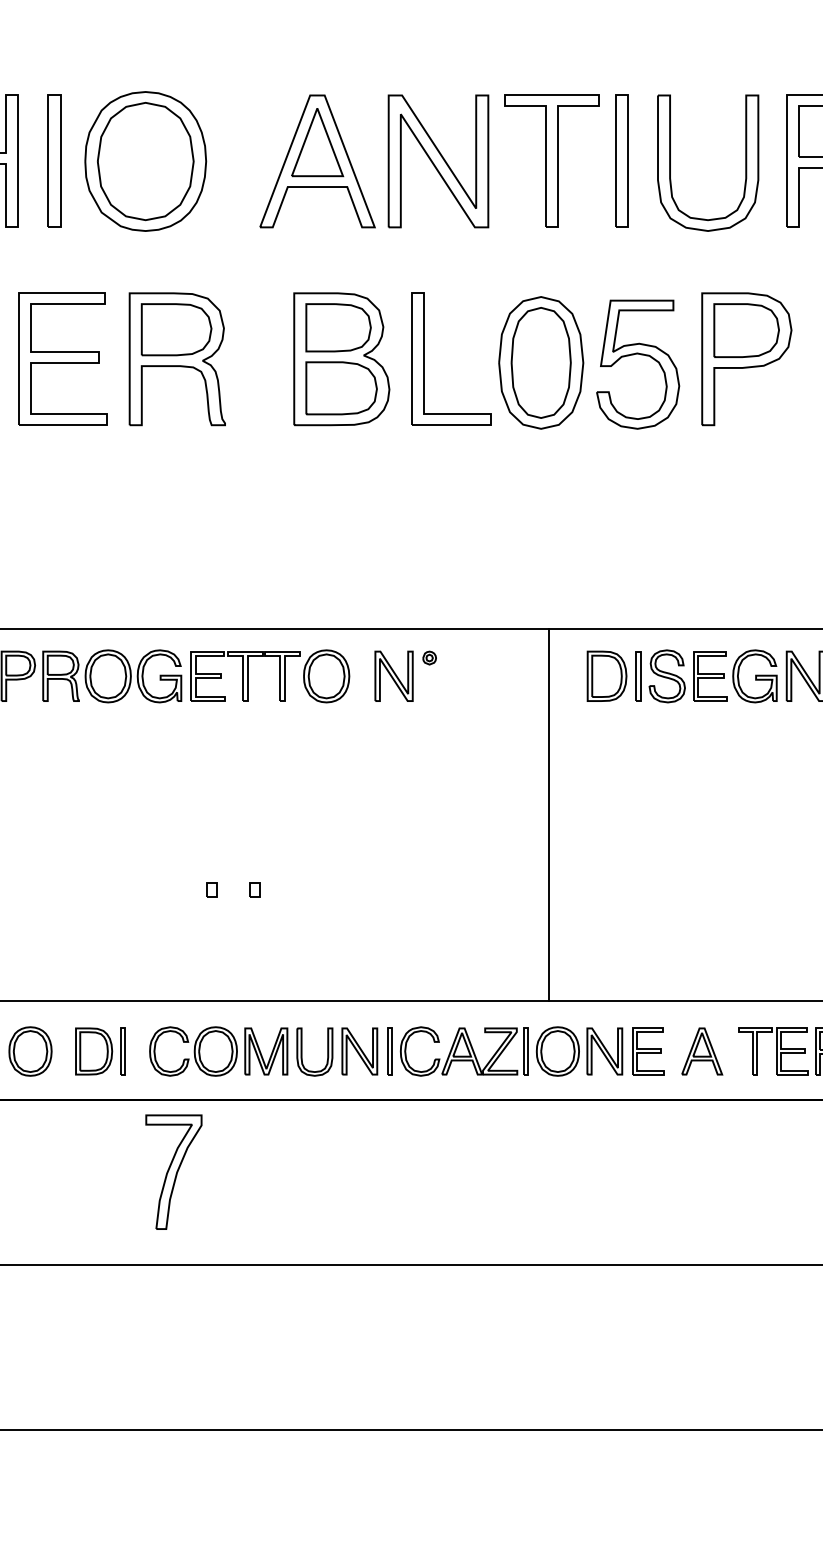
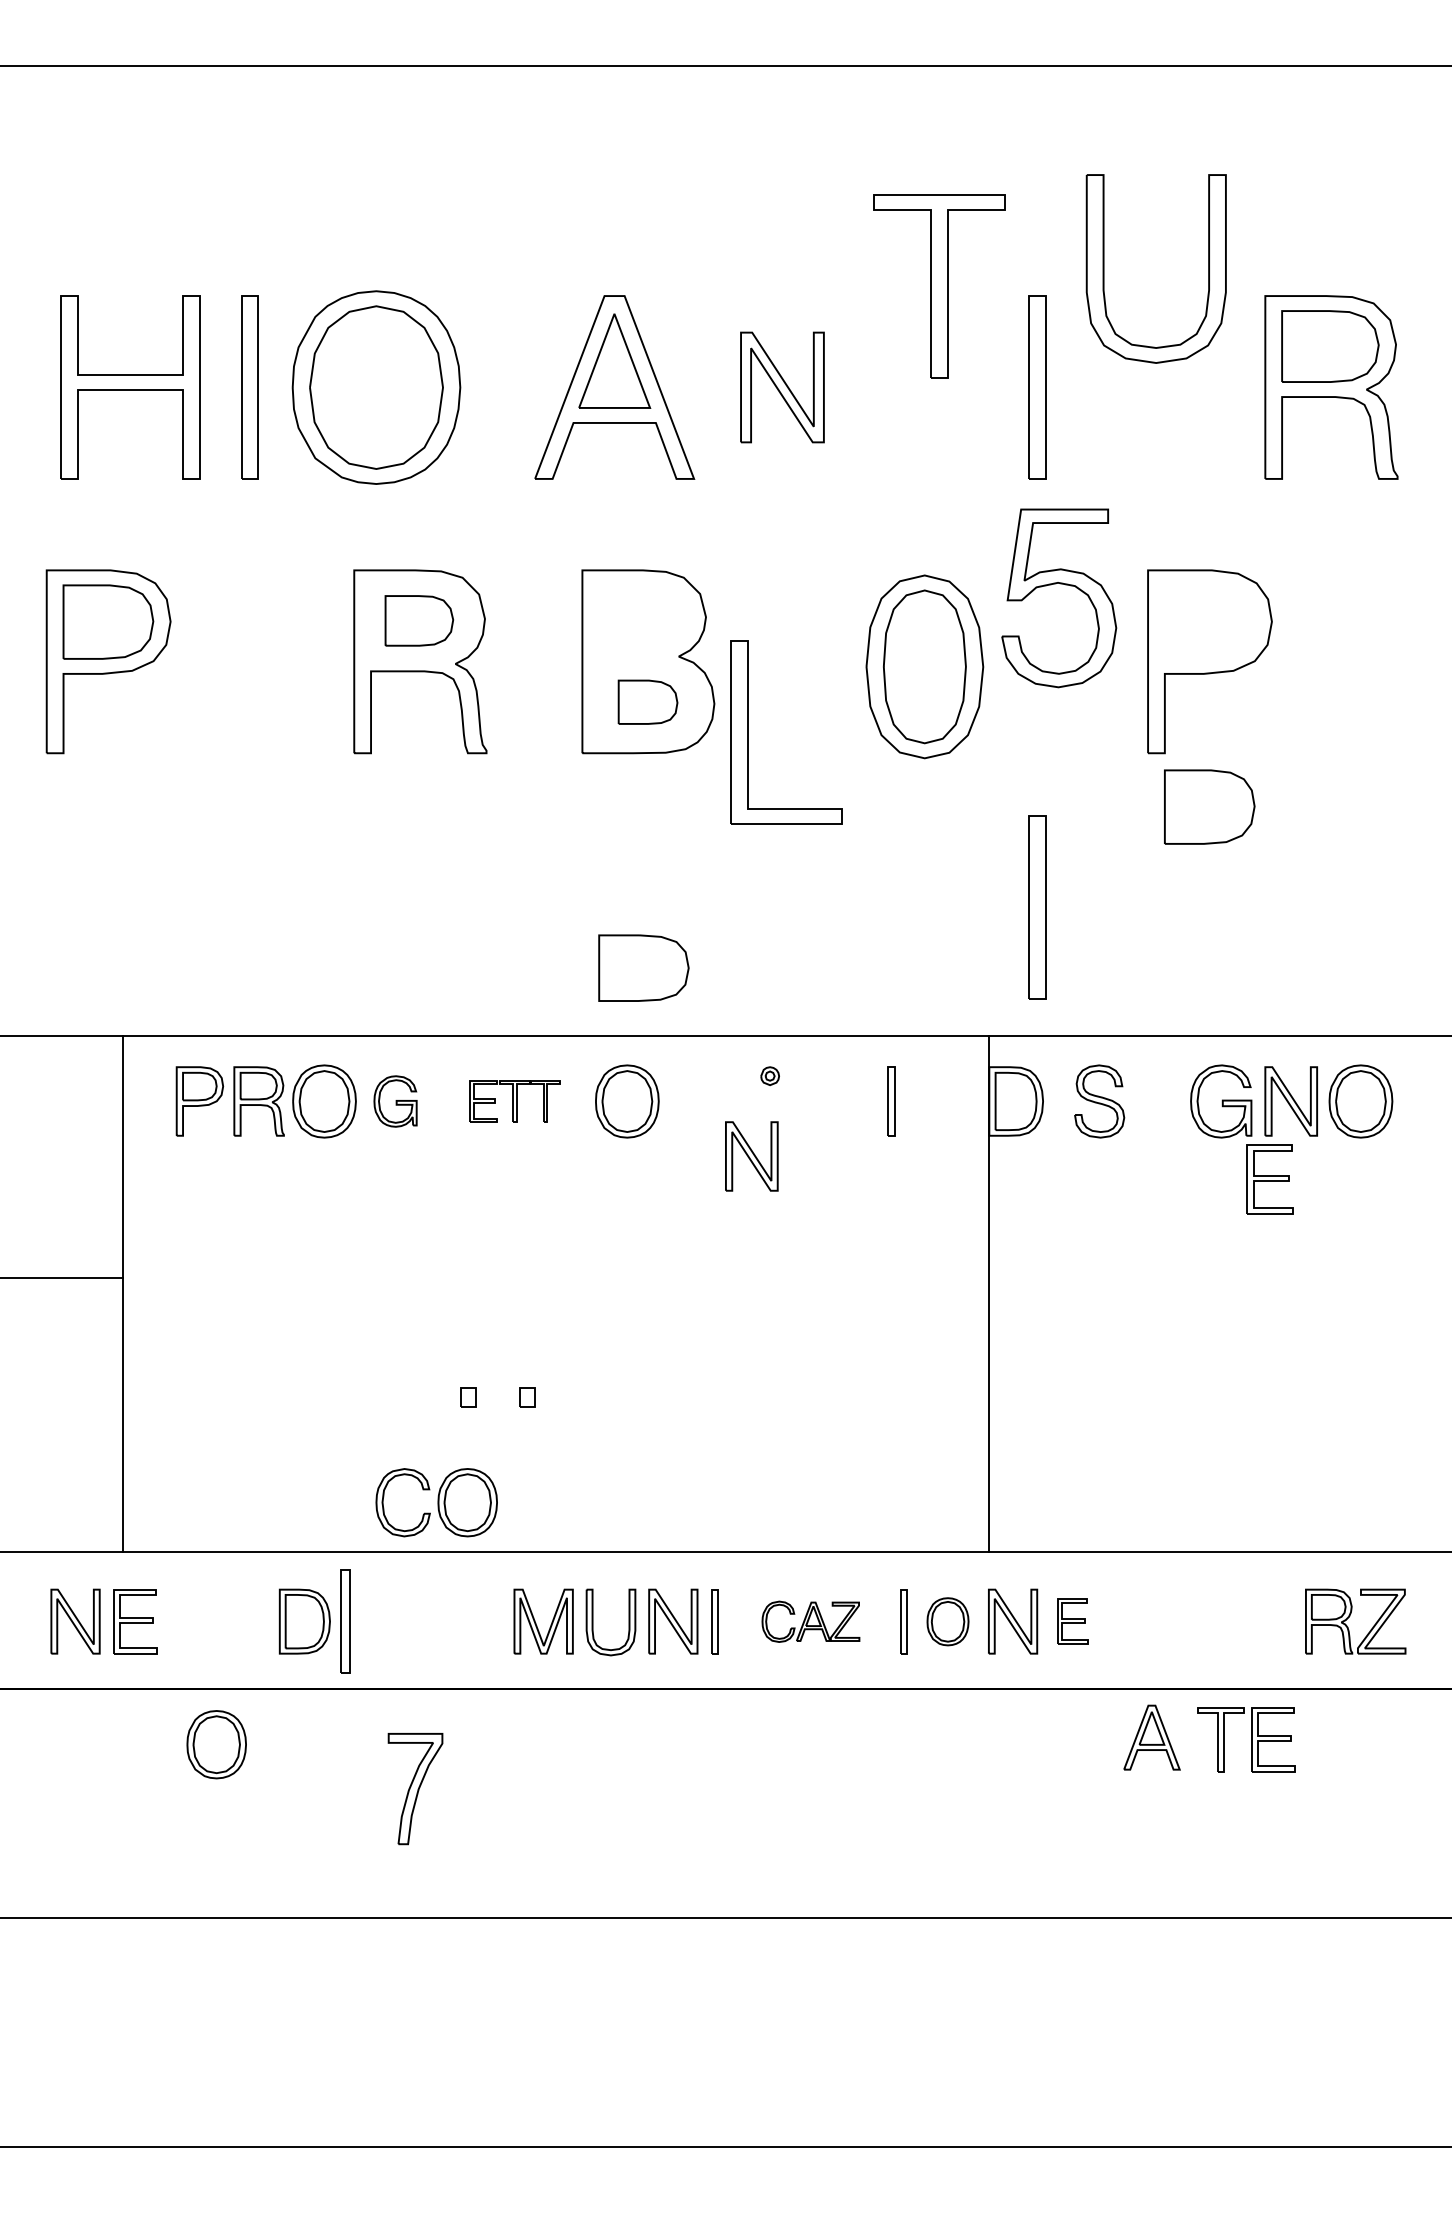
part: (438, 161) -> (782, 387), size x0.6
part: (551, 161) -> (939, 286), moved
part: (670, 162) -> (1104, 268), moved
part: (338, 327) -> (643, 967), moved
part: (176, 329) -> (419, 620), size x0.7
part: (746, 330) -> (1209, 806), moved
part: (639, 354) -> (1060, 584), moved
part: (62, 359) -> (261, 661), removed
part: (424, 359) -> (748, 732), moved
part: (341, 388) -> (647, 702), size x0.6
part: (622, 536) -> (1037, 907), added
part: (159, 676) -> (395, 1101), size x0.7
part: (245, 676) -> (514, 1101), size x0.6
part: (393, 676) -> (751, 1156), moved
part: (638, 676) -> (891, 1101), moved
part: (709, 676) -> (1269, 1179), moved
line: (548, 814) -> (988, 1293), moved
part: (30, 1051) -> (216, 1744), moved
part: (122, 1051) -> (344, 1621), size x1.6
part: (193, 1051) -> (436, 1502), moved
part: (458, 1051) -> (810, 1621), size x0.6
part: (557, 1051) -> (947, 1621), size x0.7
part: (648, 1051) -> (1073, 1621), size x0.7
part: (701, 1051) -> (1151, 1737), moved
part: (773, 1051) -> (1246, 1739), moved
part: (173, 1171) -> (415, 1788), size x0.7

